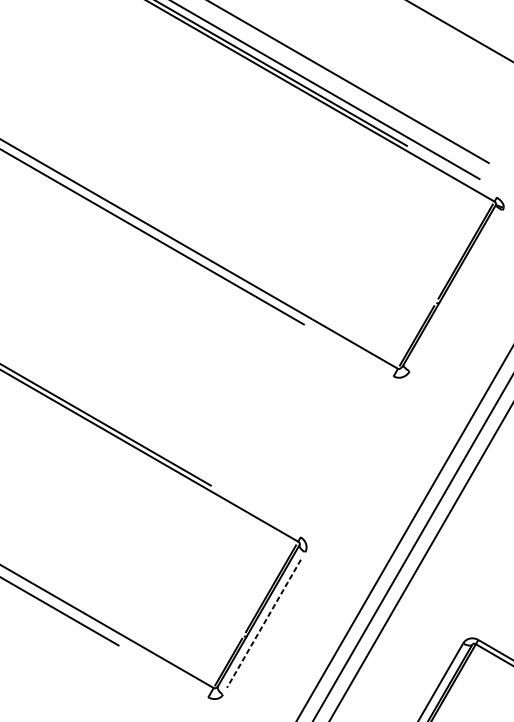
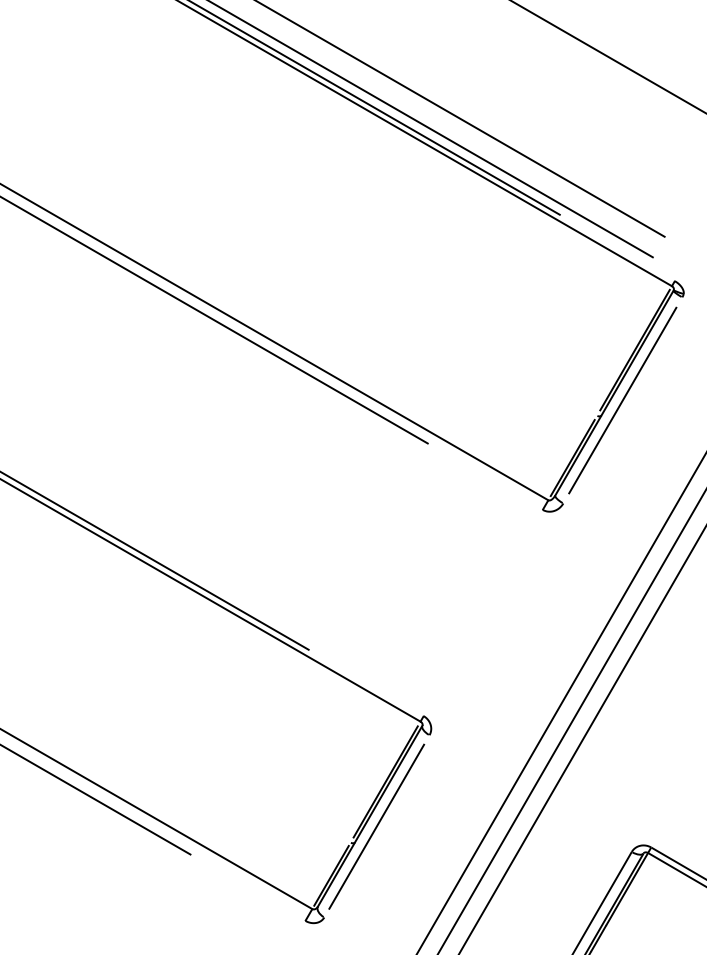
line: (455, 290) -> (622, 400), added
line: (263, 623) -> (376, 826), dashed -> solid

